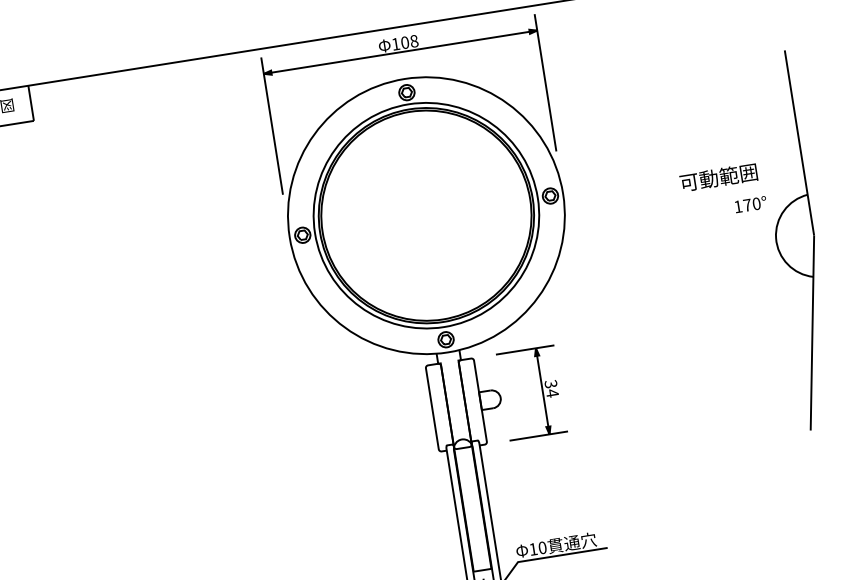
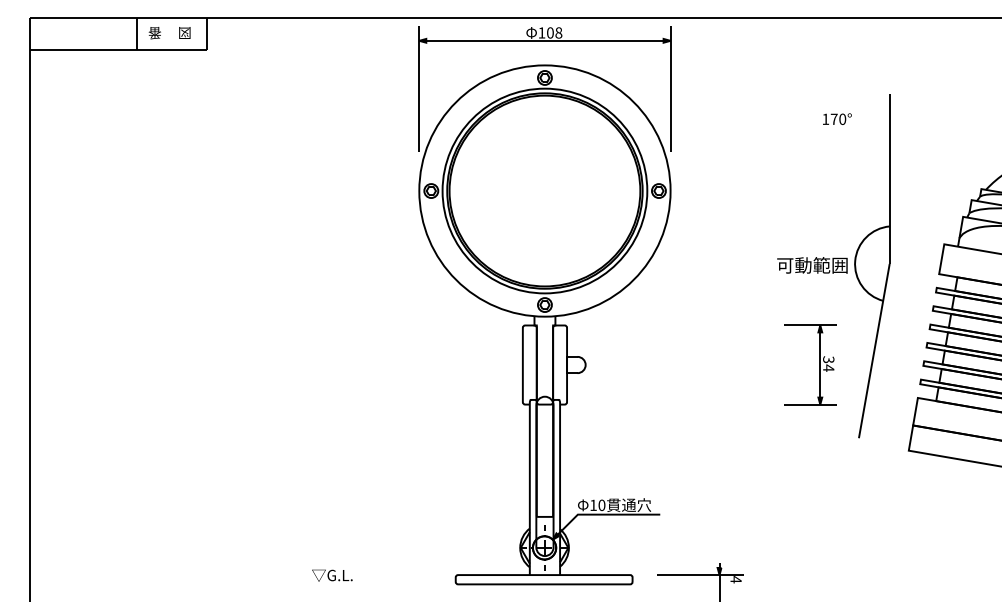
part: (718, 177) -> (812, 265), moved
text: (750, 203) -> (837, 118), moved
part: (541, 390) -> (819, 364), moved

